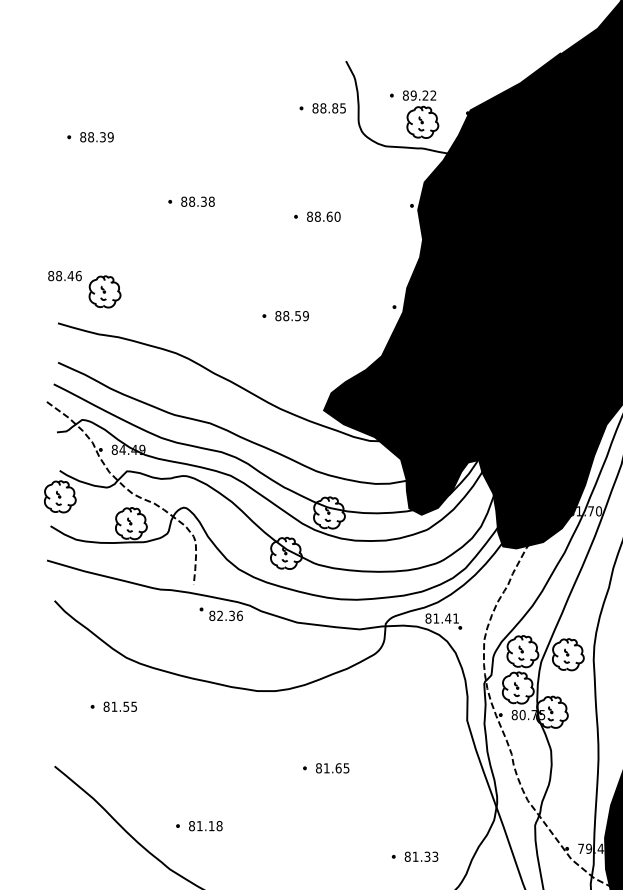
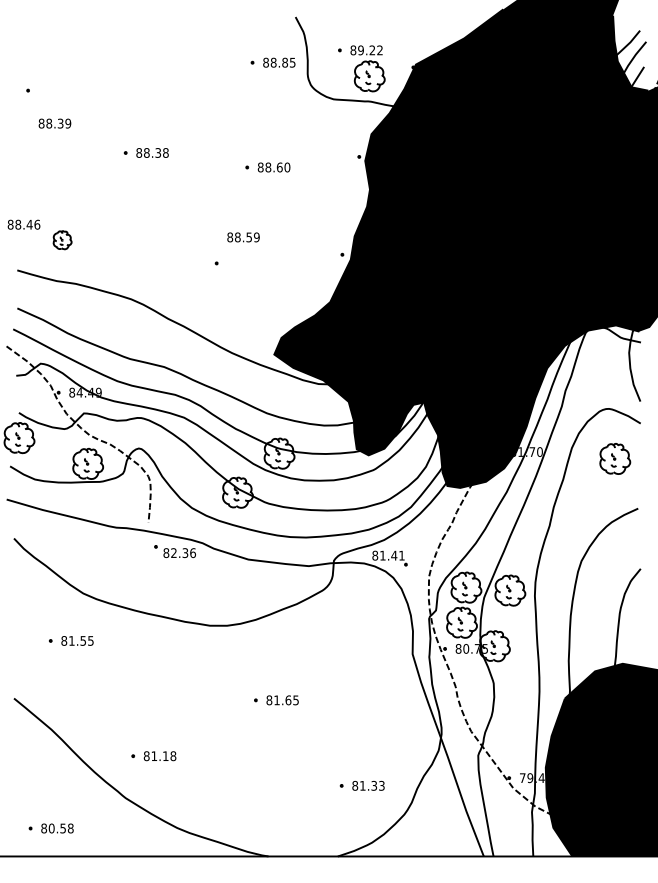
text: (96, 137) -> (54, 123), moved
part: (104, 292) -> (62, 240), size x0.6
text: (292, 316) -> (243, 237), moved

